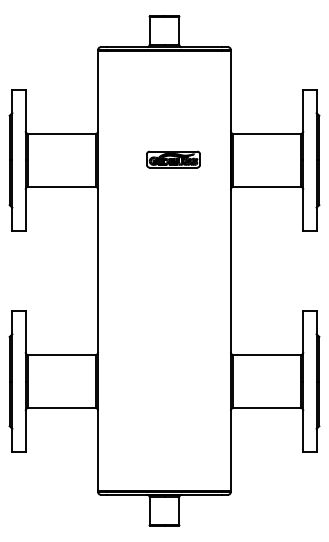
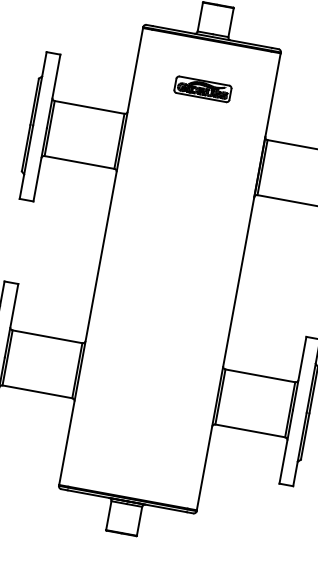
part: (173, 159) -> (202, 89), moved

